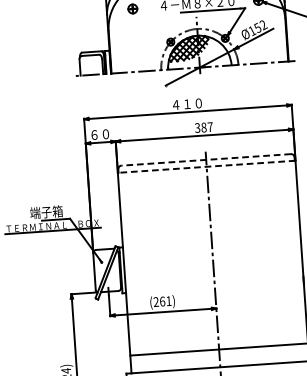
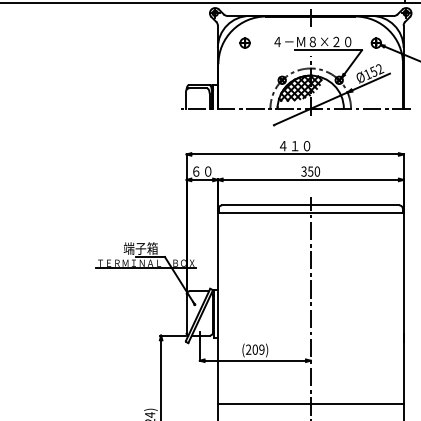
text: (207, 127) -> (314, 171), 387 -> 350
line: (205, 160) -> (310, 205), dashed -> solid
line: (206, 166) -> (310, 212), dashed -> solid
text: (165, 301) -> (258, 349), (261) -> (209)

